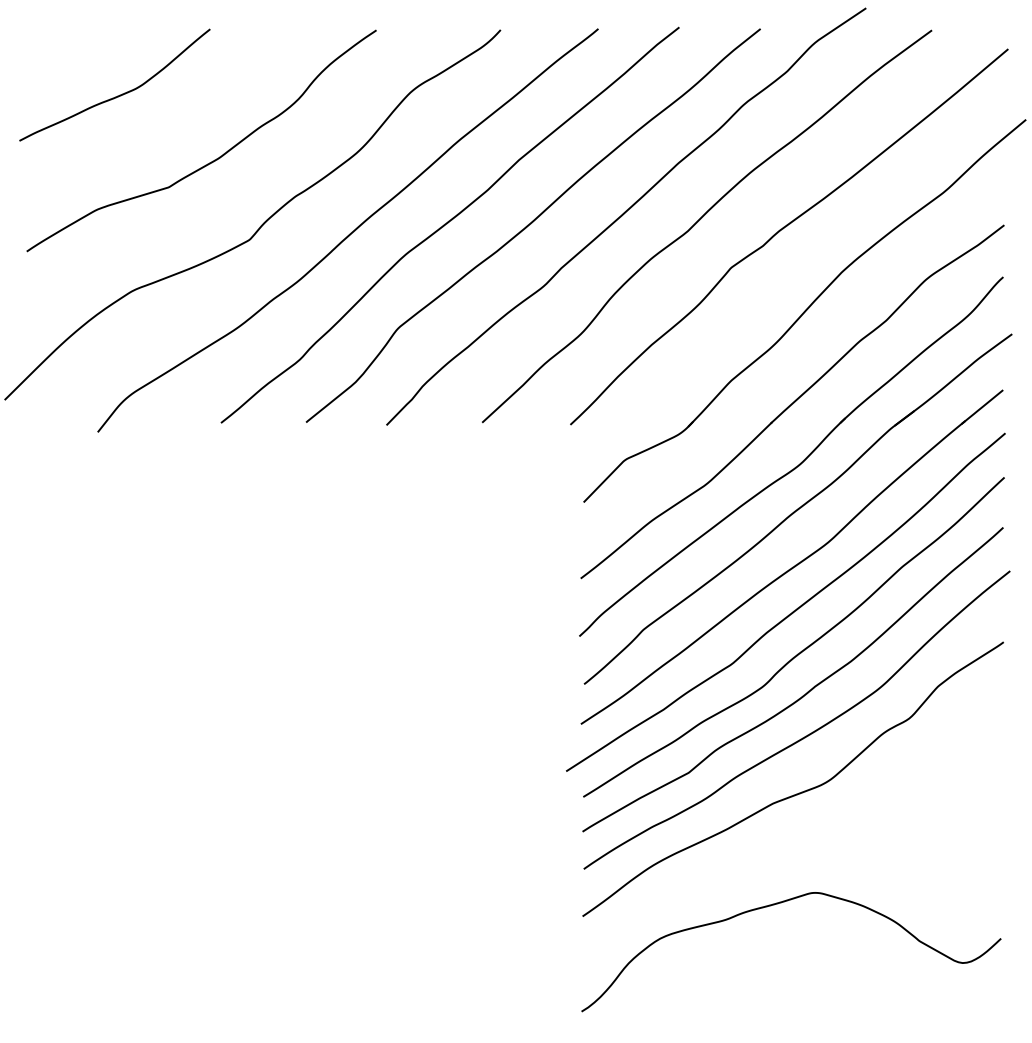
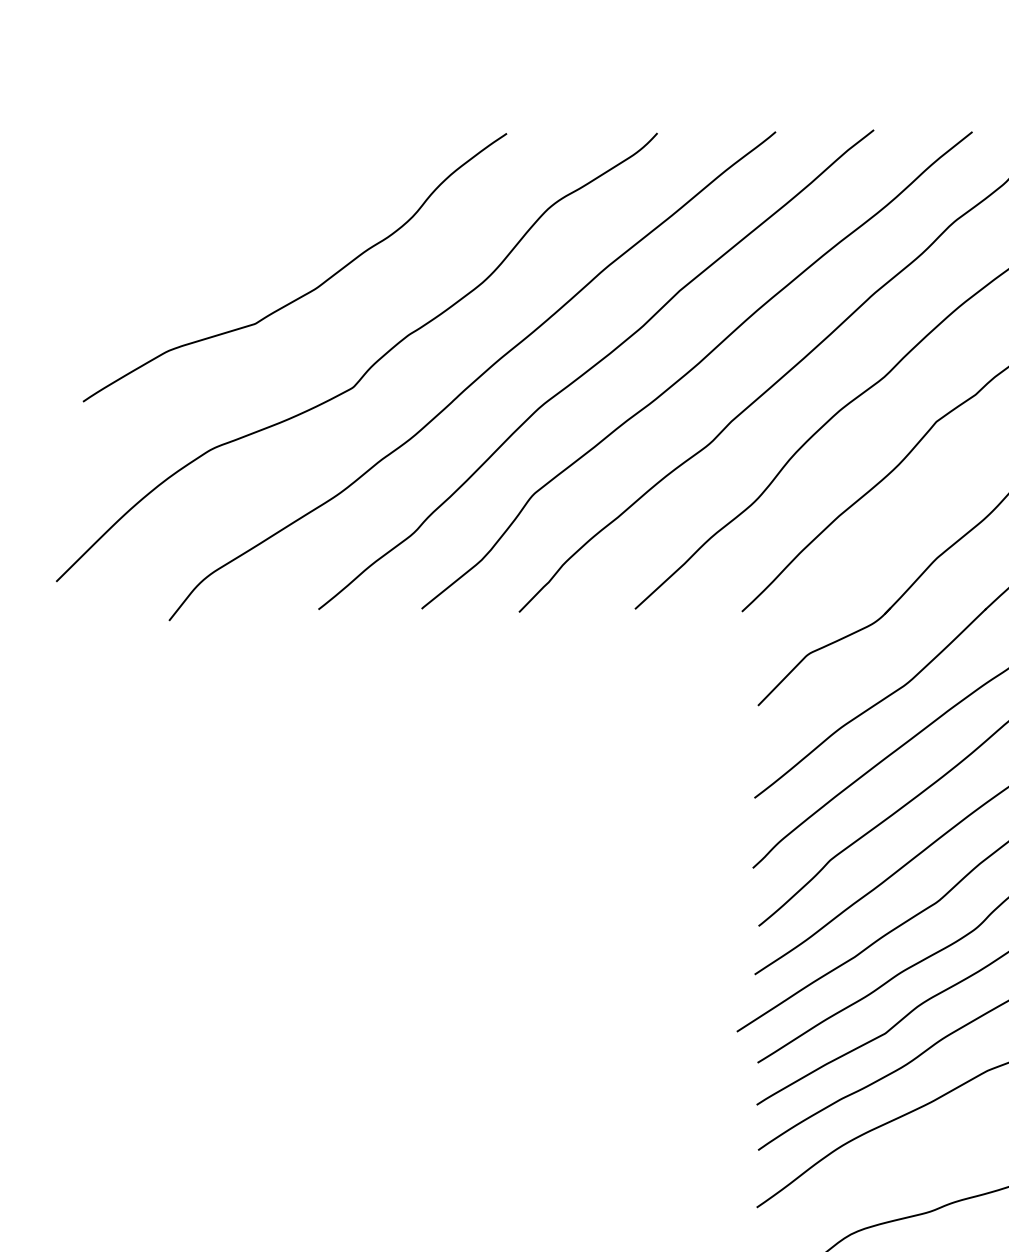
curve: (119, 94) -> (195, 211), removed

